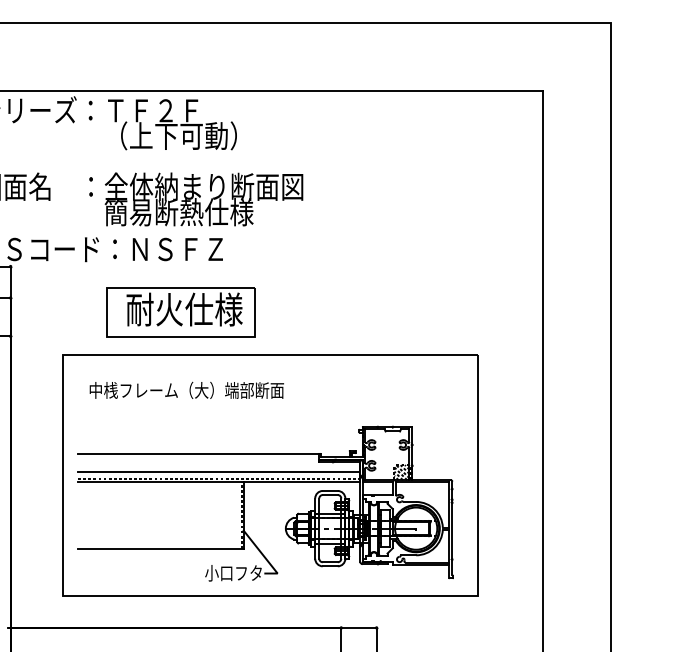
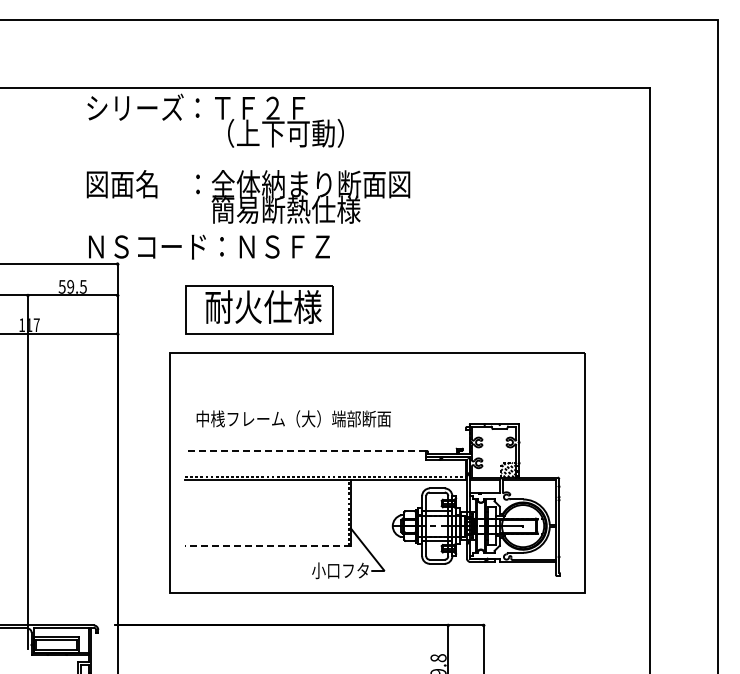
part: (180, 312) -> (259, 309), moved
text: (186, 390) -> (293, 418), moved
line: (198, 454) -> (305, 451), solid -> dashed
line: (218, 472) -> (325, 469), removed
line: (160, 549) -> (267, 546), solid -> dashed

